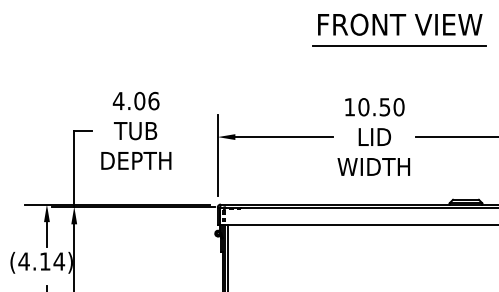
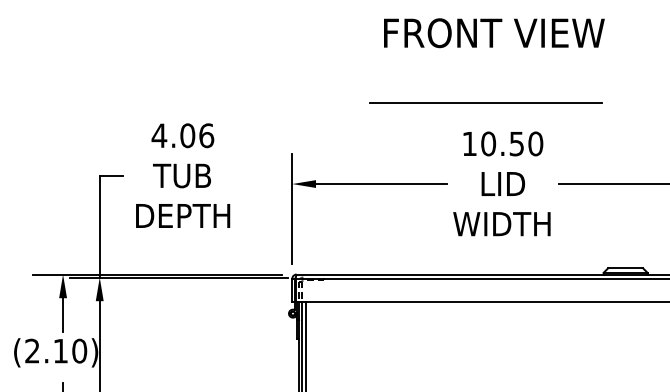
text: (400, 24) -> (494, 33), moved
line: (399, 45) -> (485, 102), moved
text: (41, 261) -> (55, 350), (4.14) -> (2.10)

